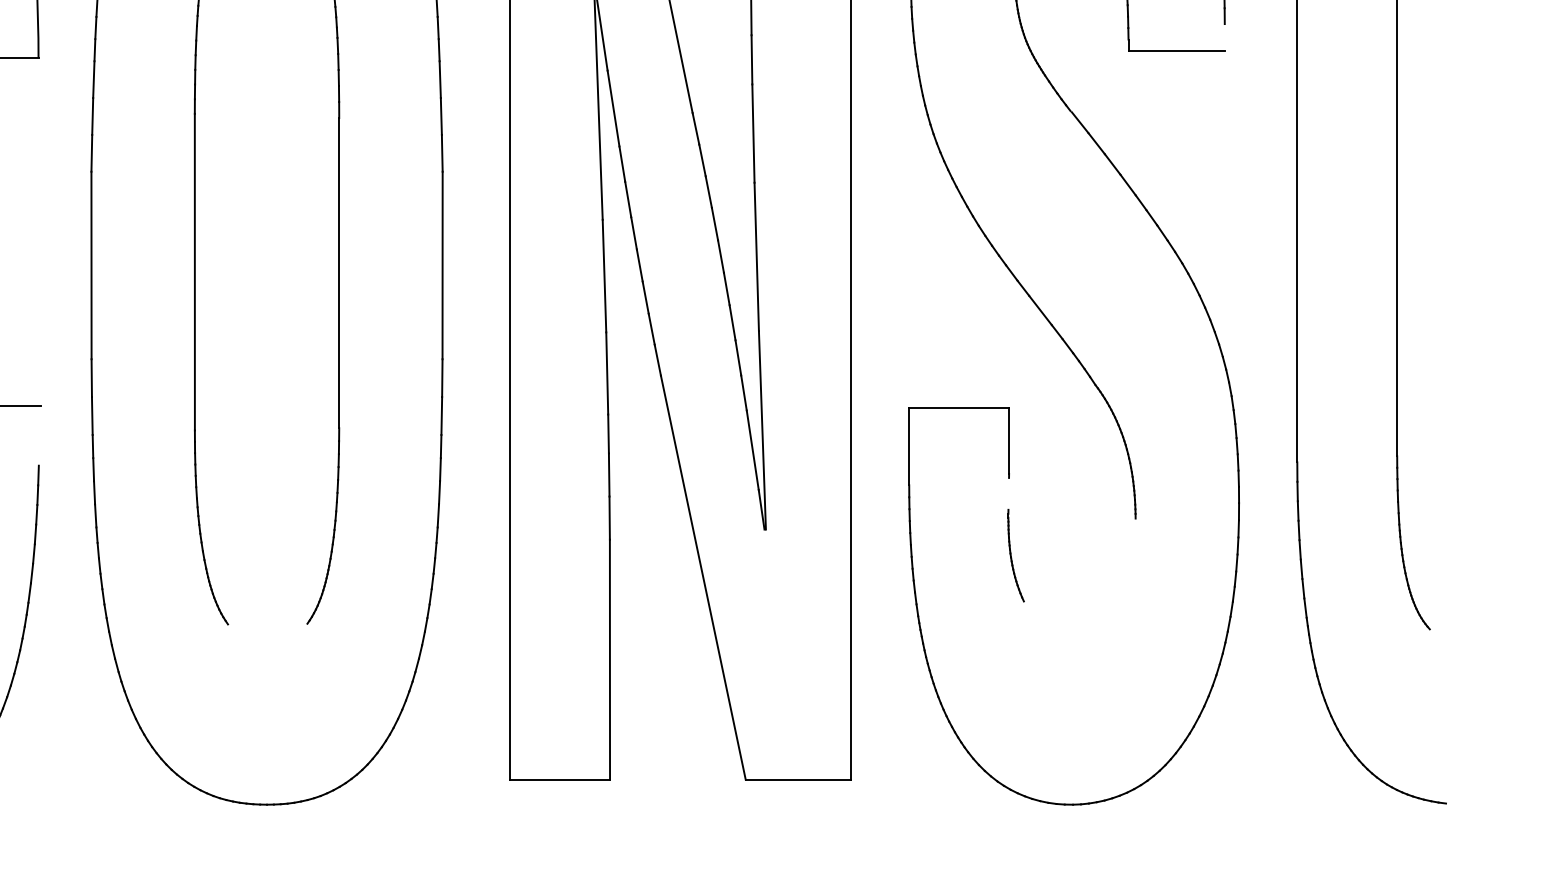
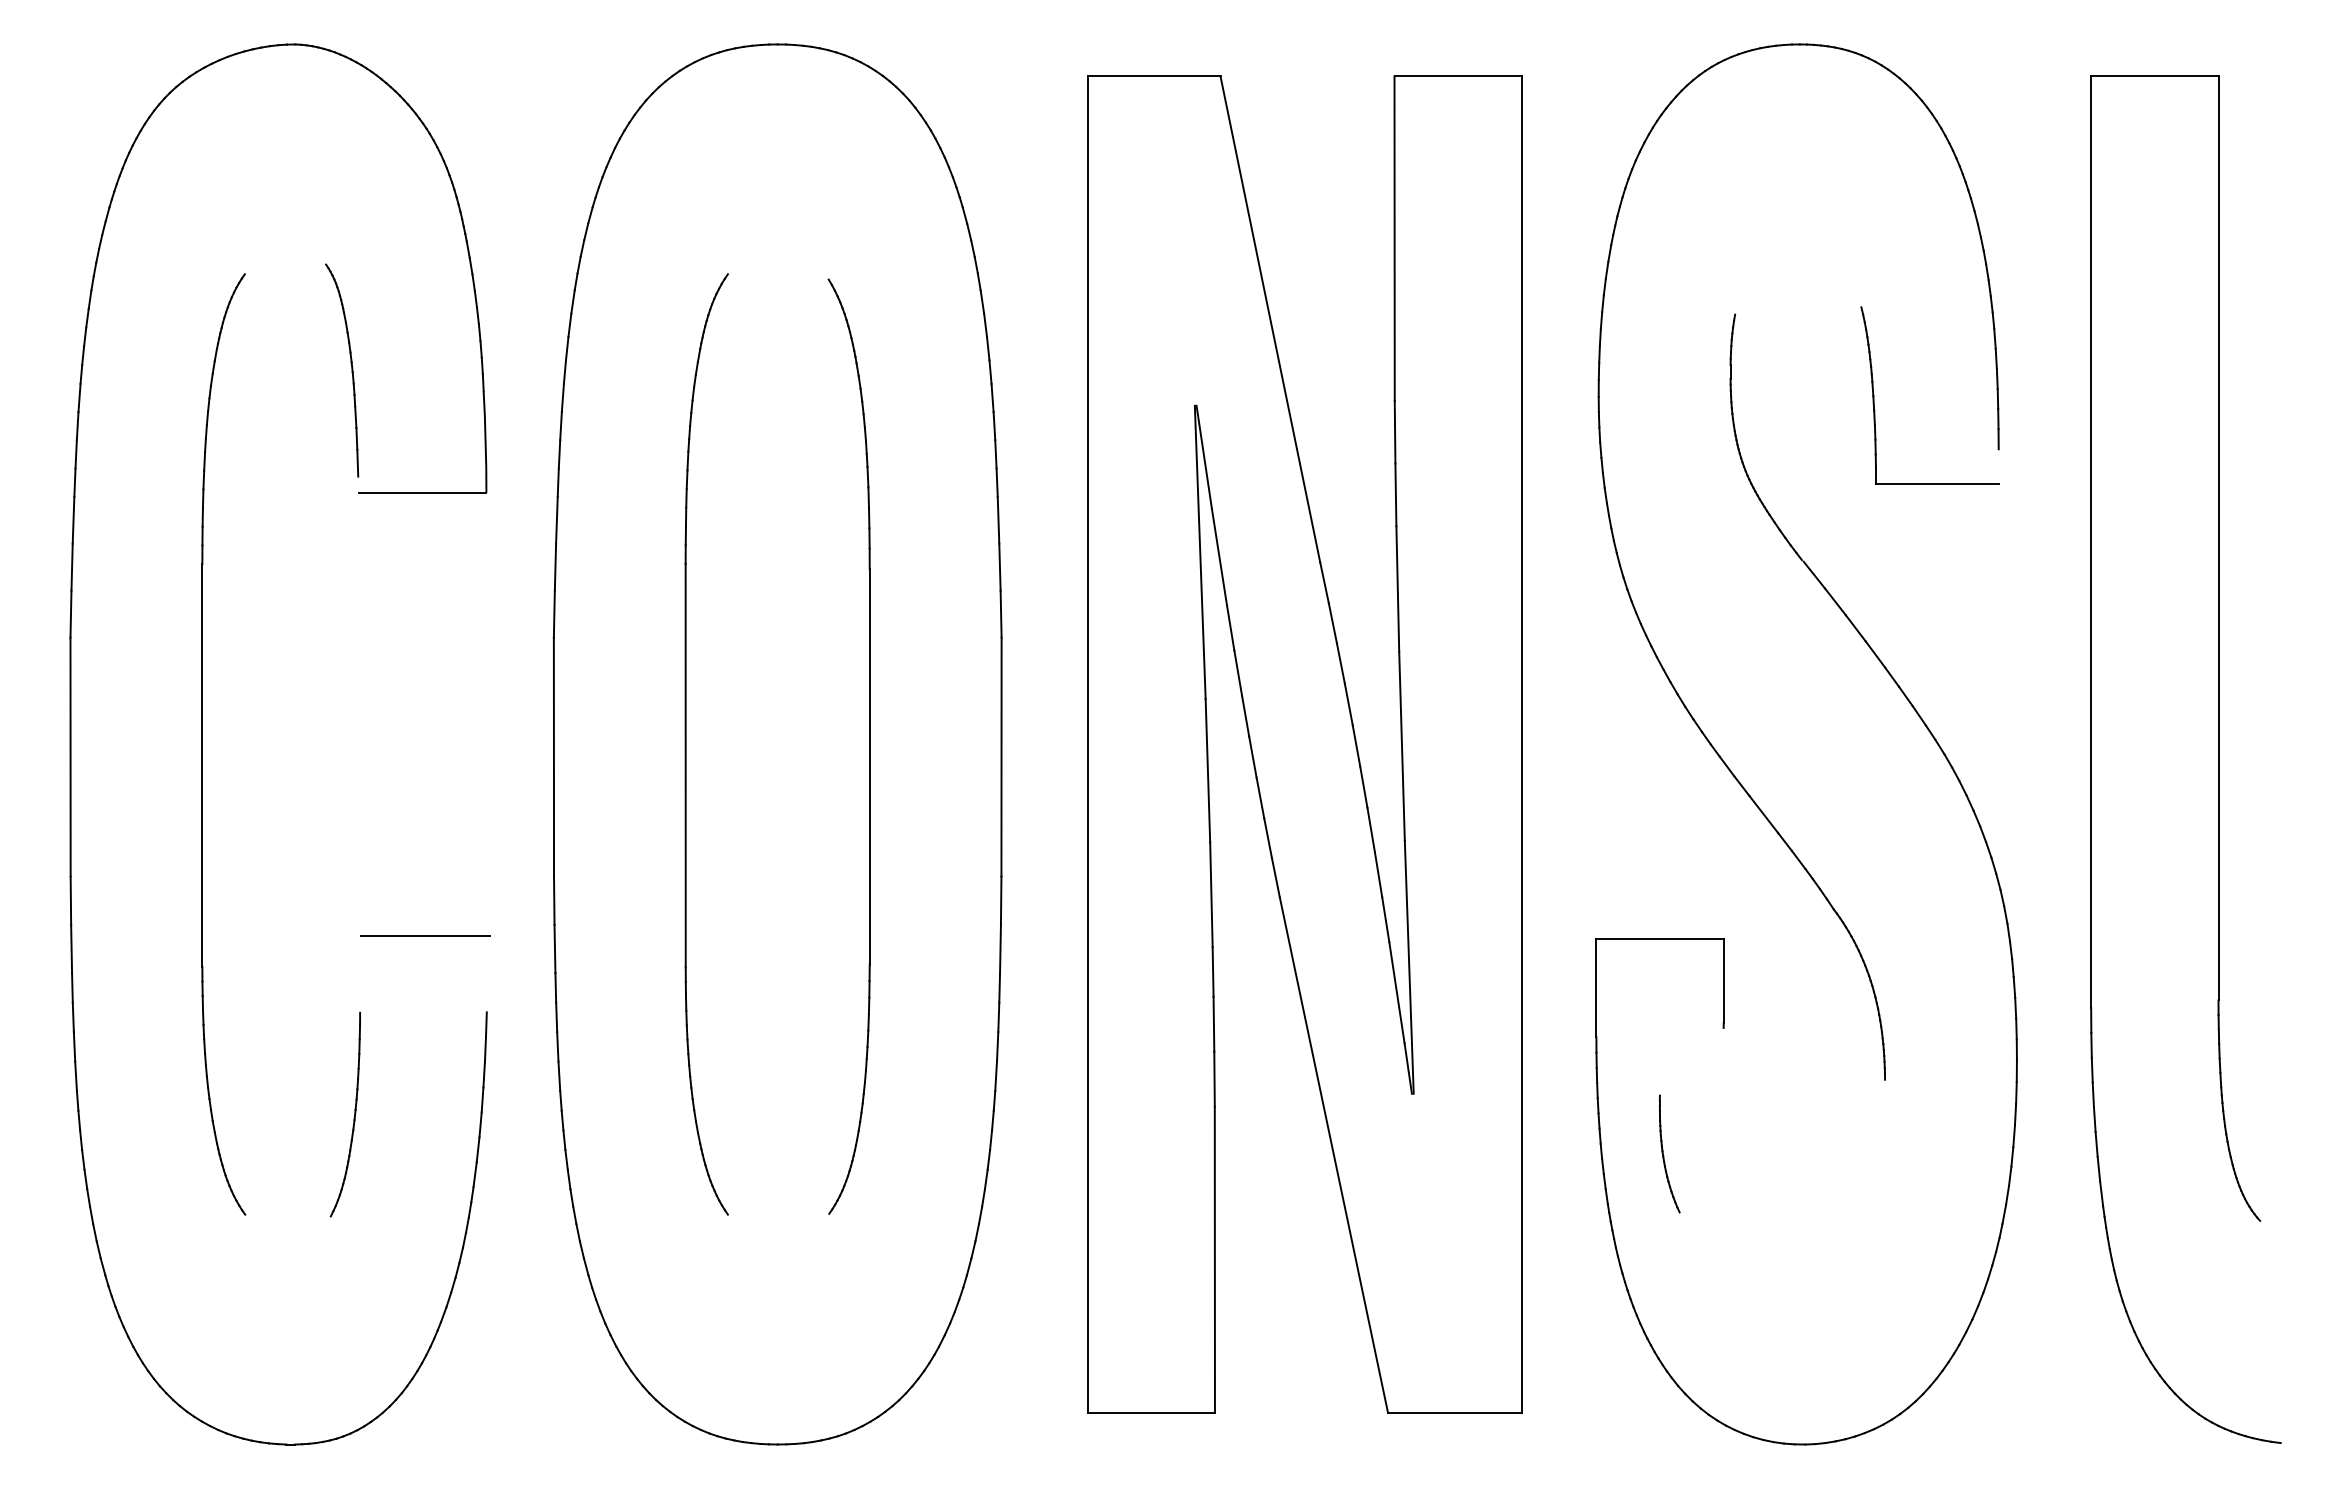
part: (1015, 555) -> (1669, 1153), moved

